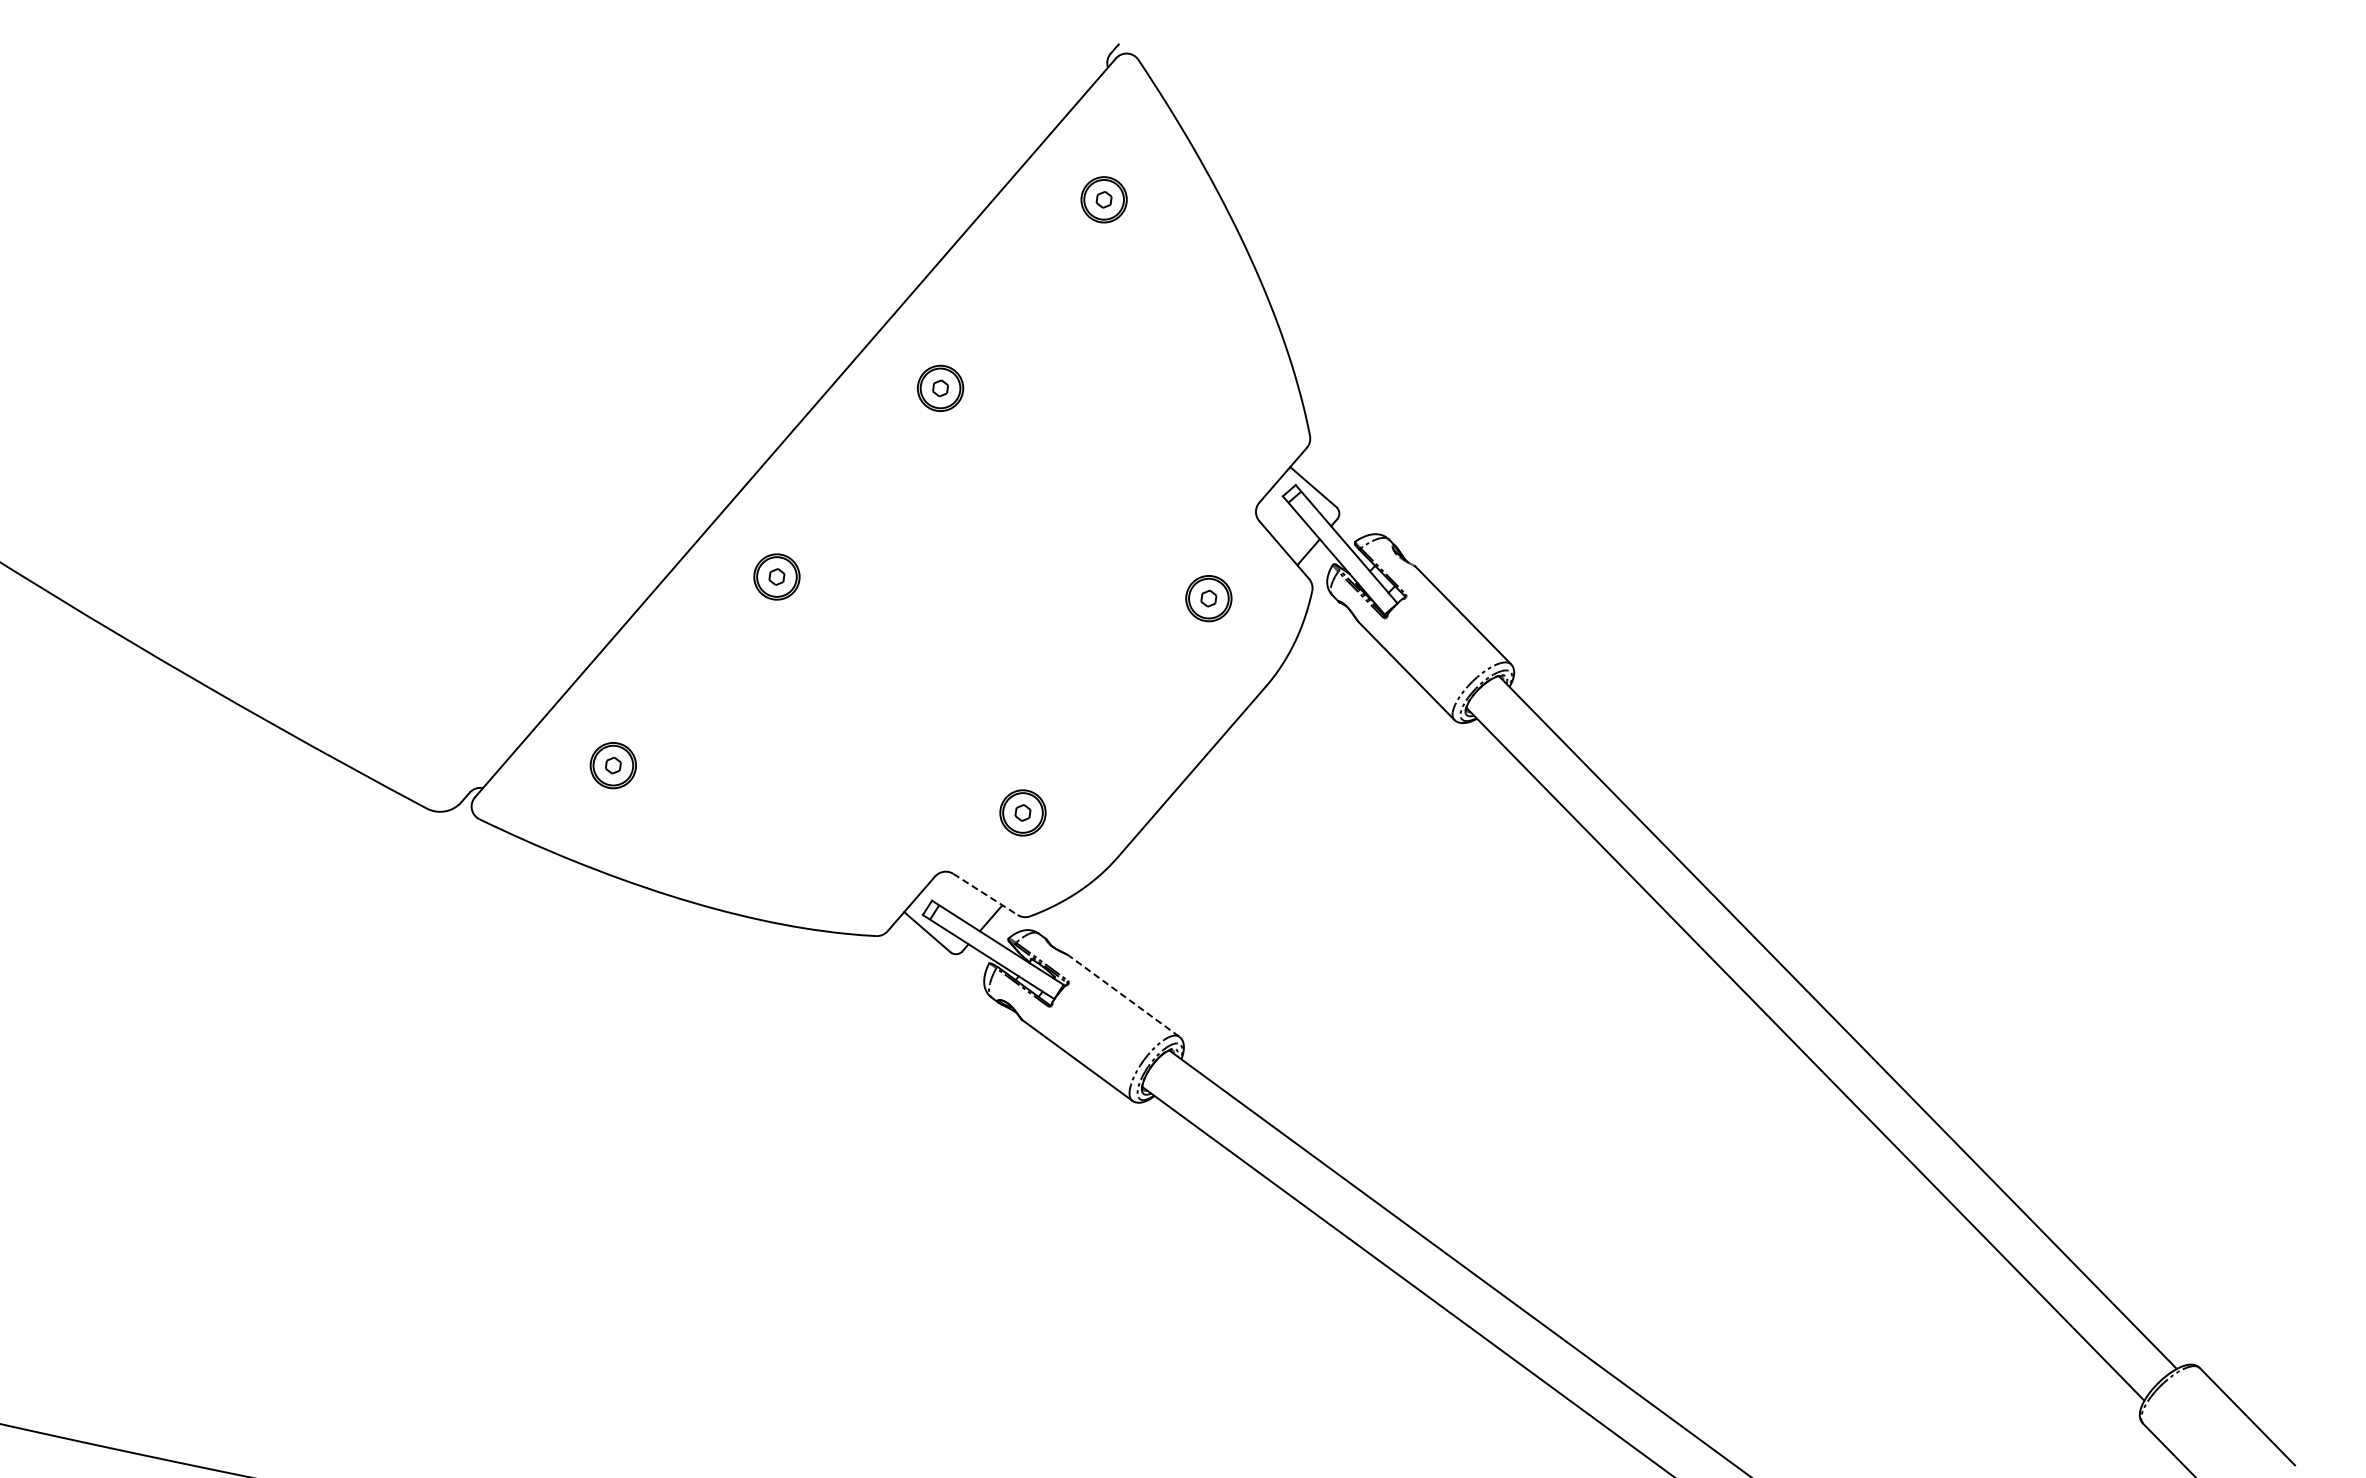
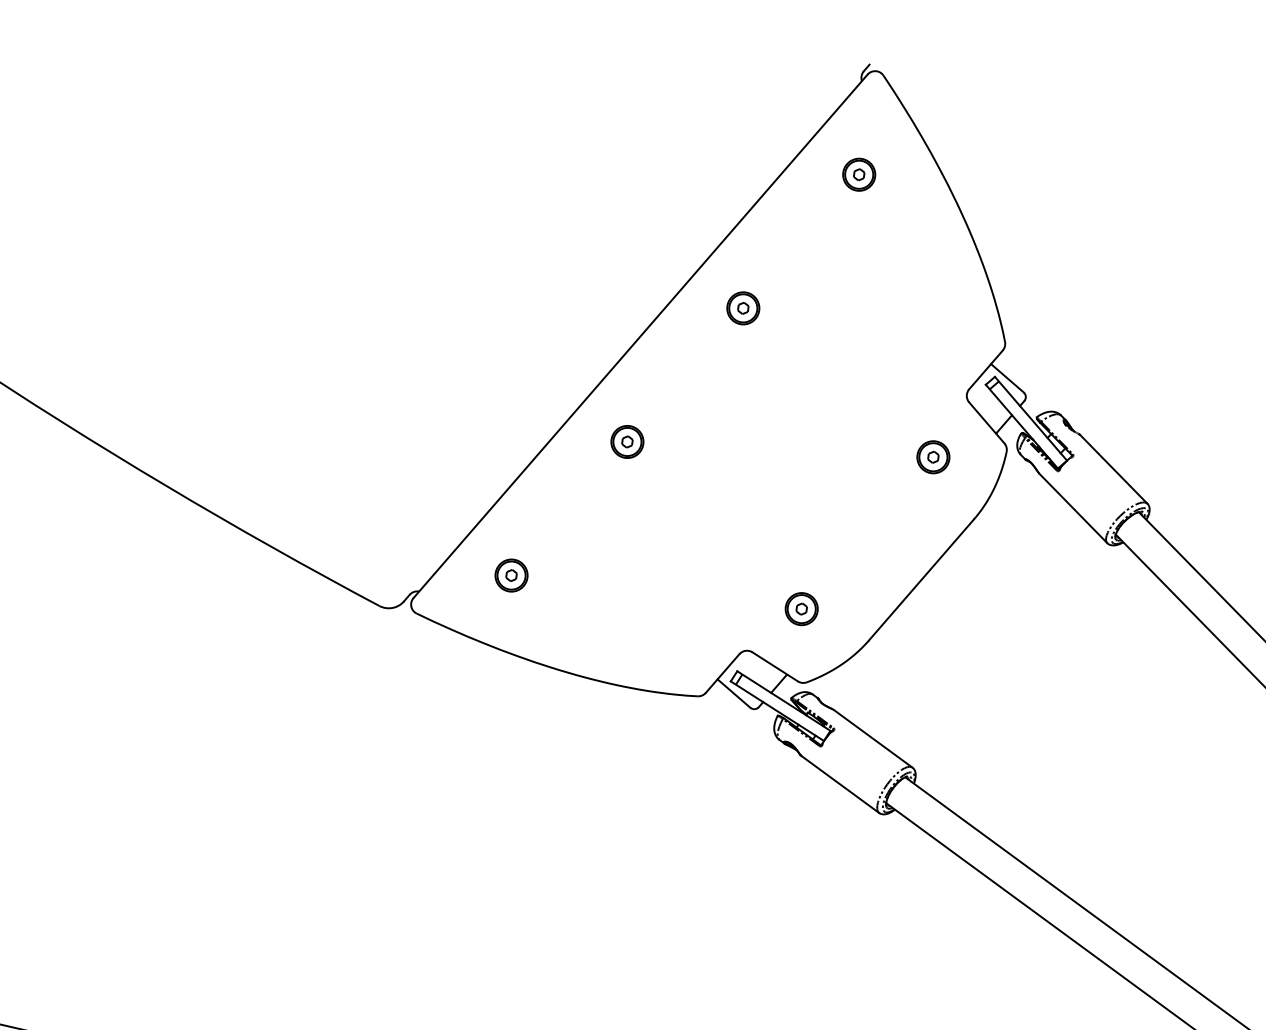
line: (985, 894) -> (775, 666), dashed -> solid
line: (1123, 996) -> (872, 739), dashed -> solid

